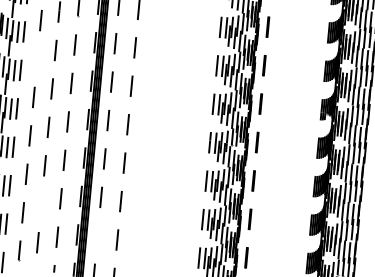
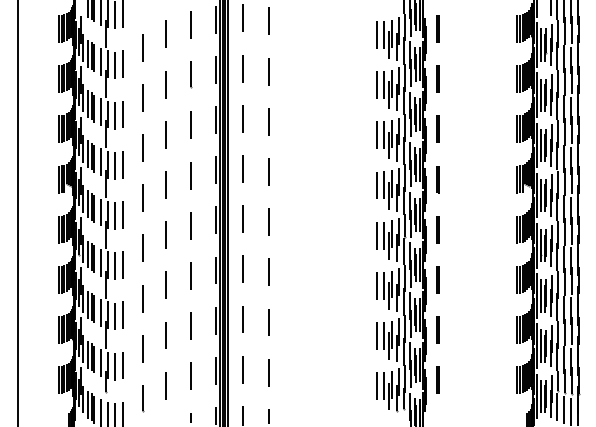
line: (37, 58) -> (143, 147), added
line: (41, 204) -> (165, 335), added
line: (97, 235) -> (242, 369), added

